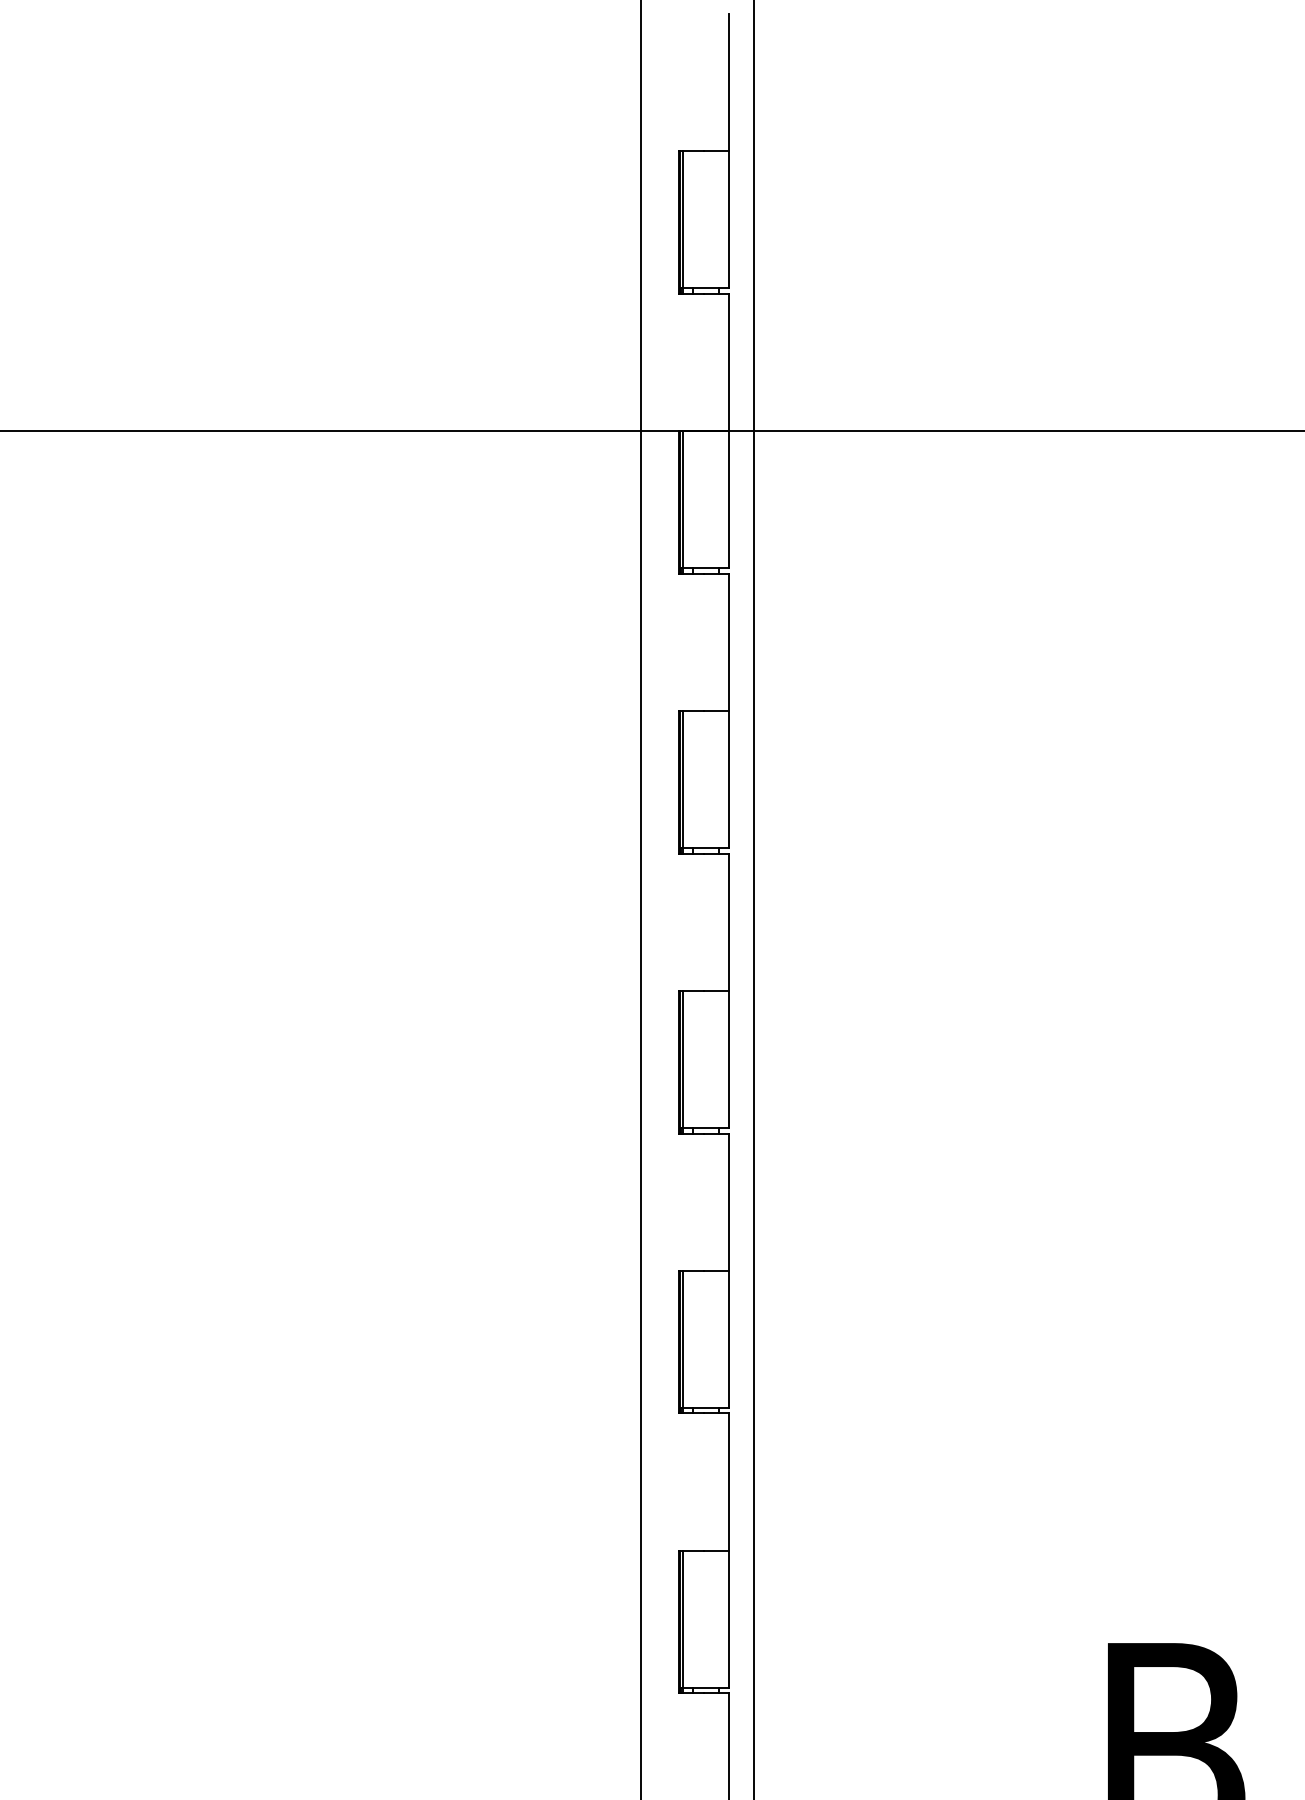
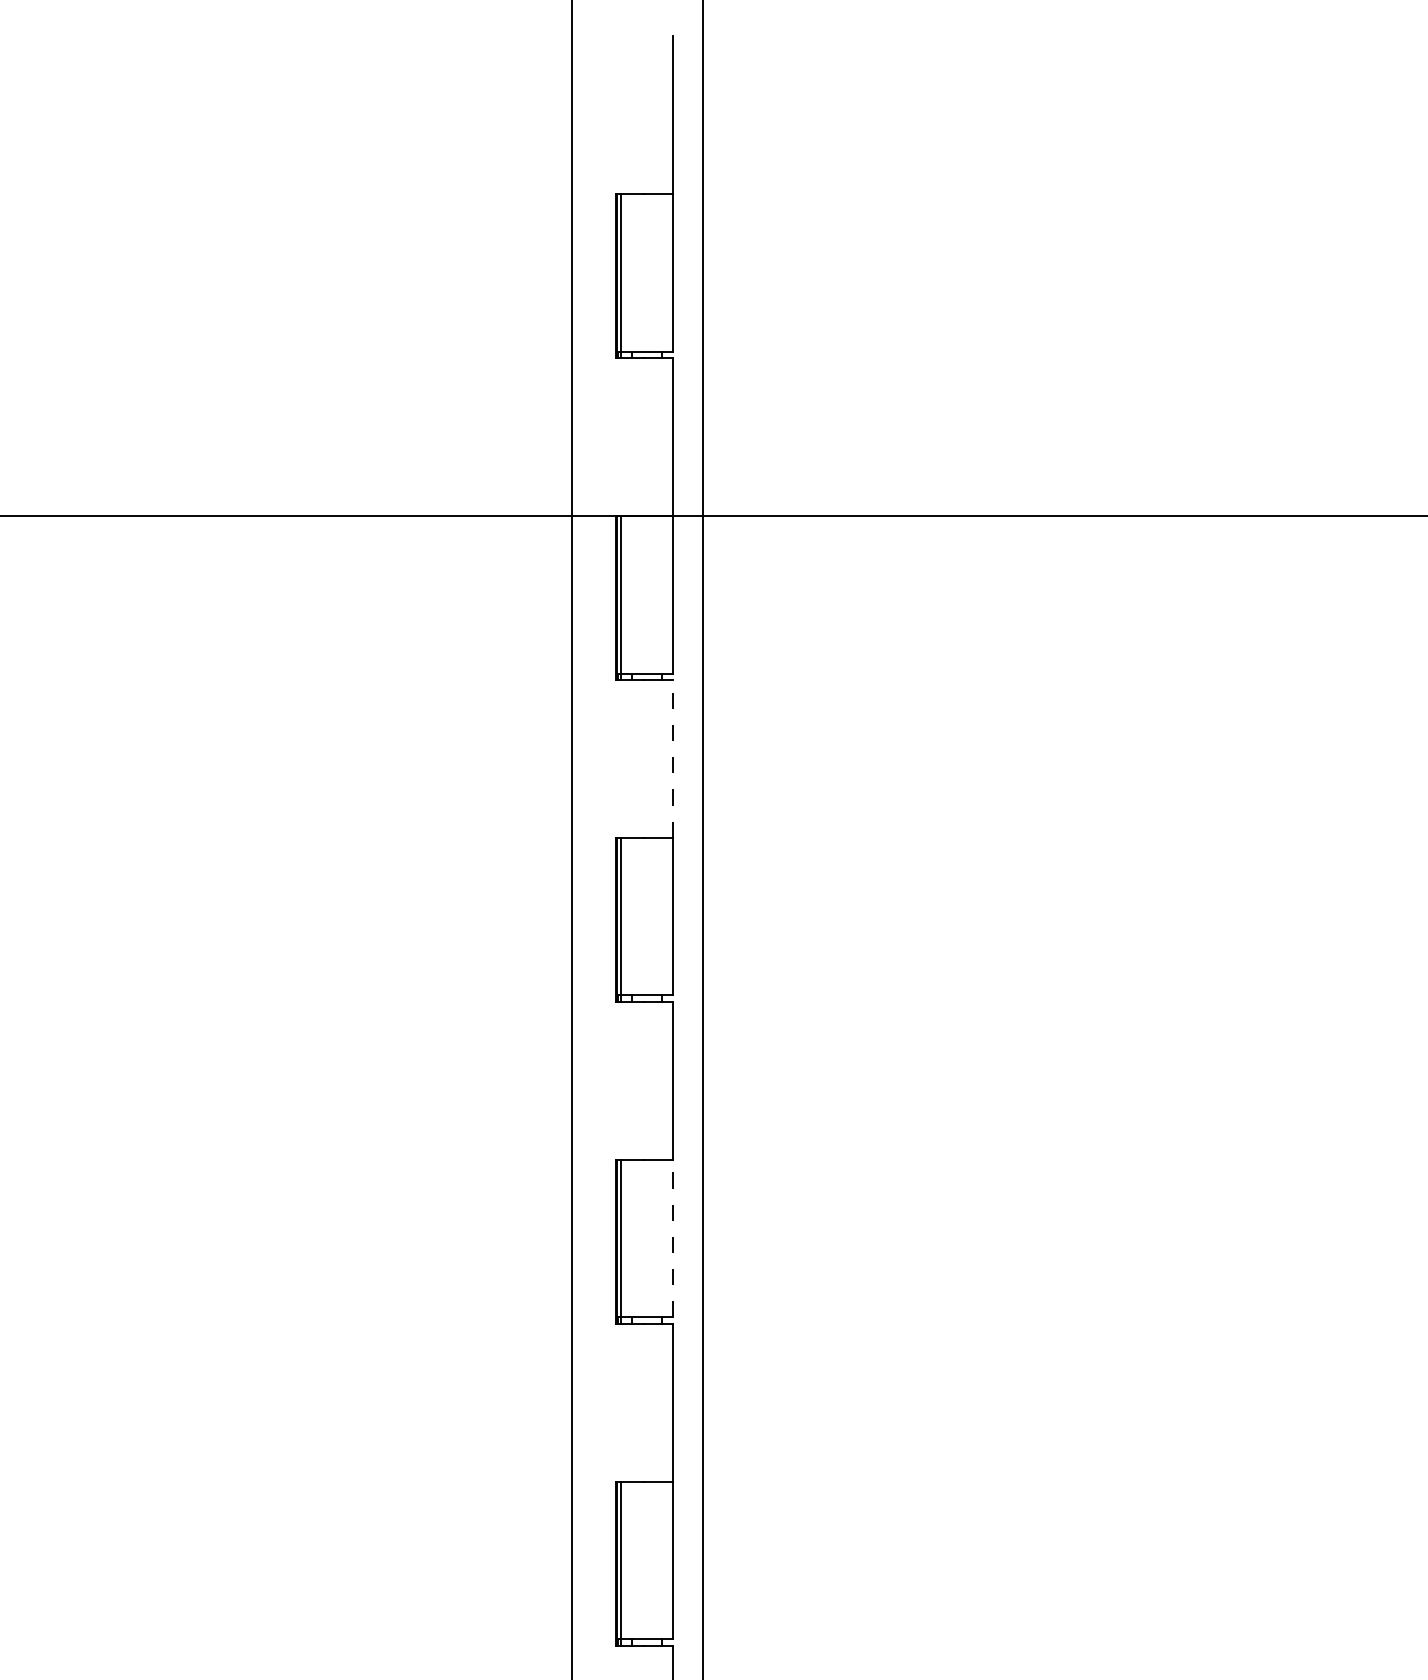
line: (728, 642) -> (672, 758), solid -> dashed
line: (728, 1059) -> (672, 1238), solid -> dashed

